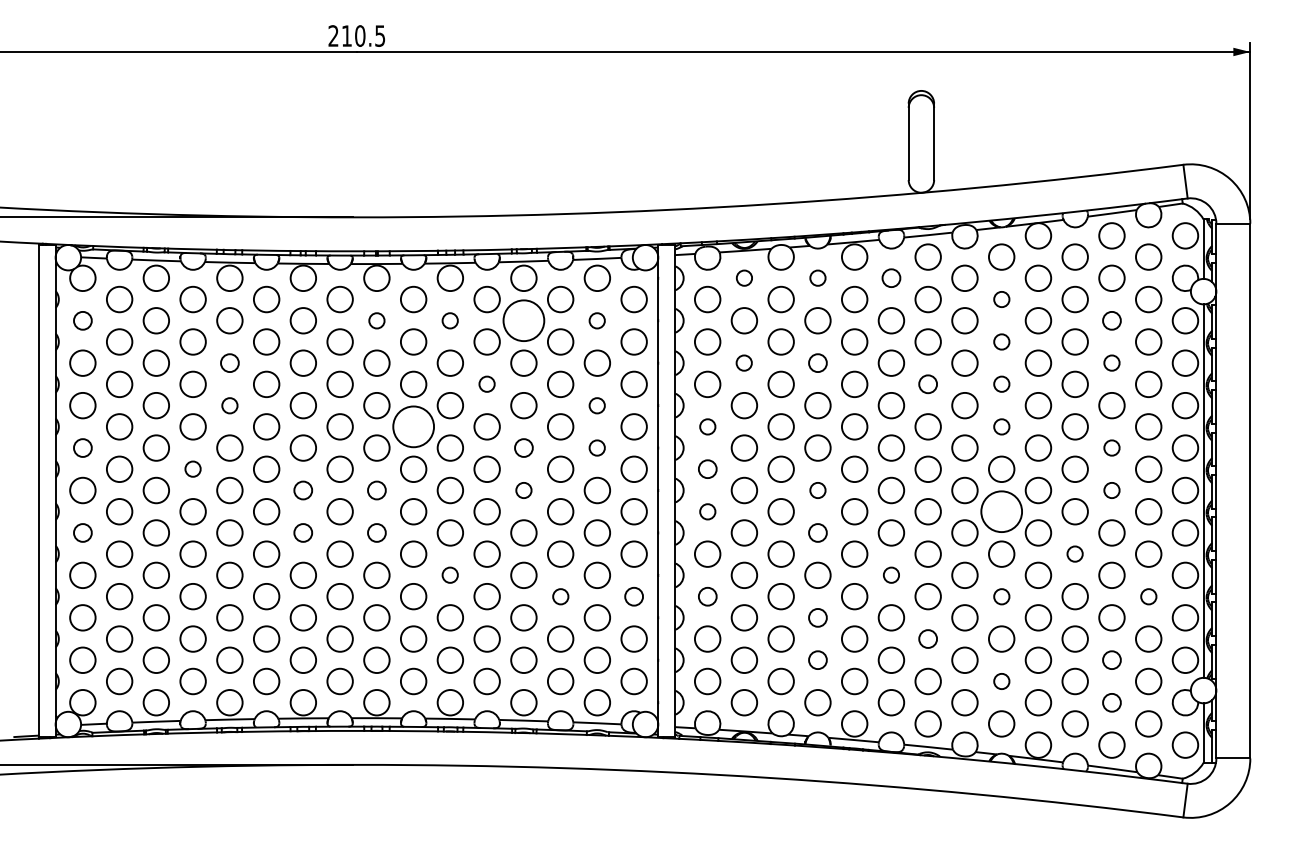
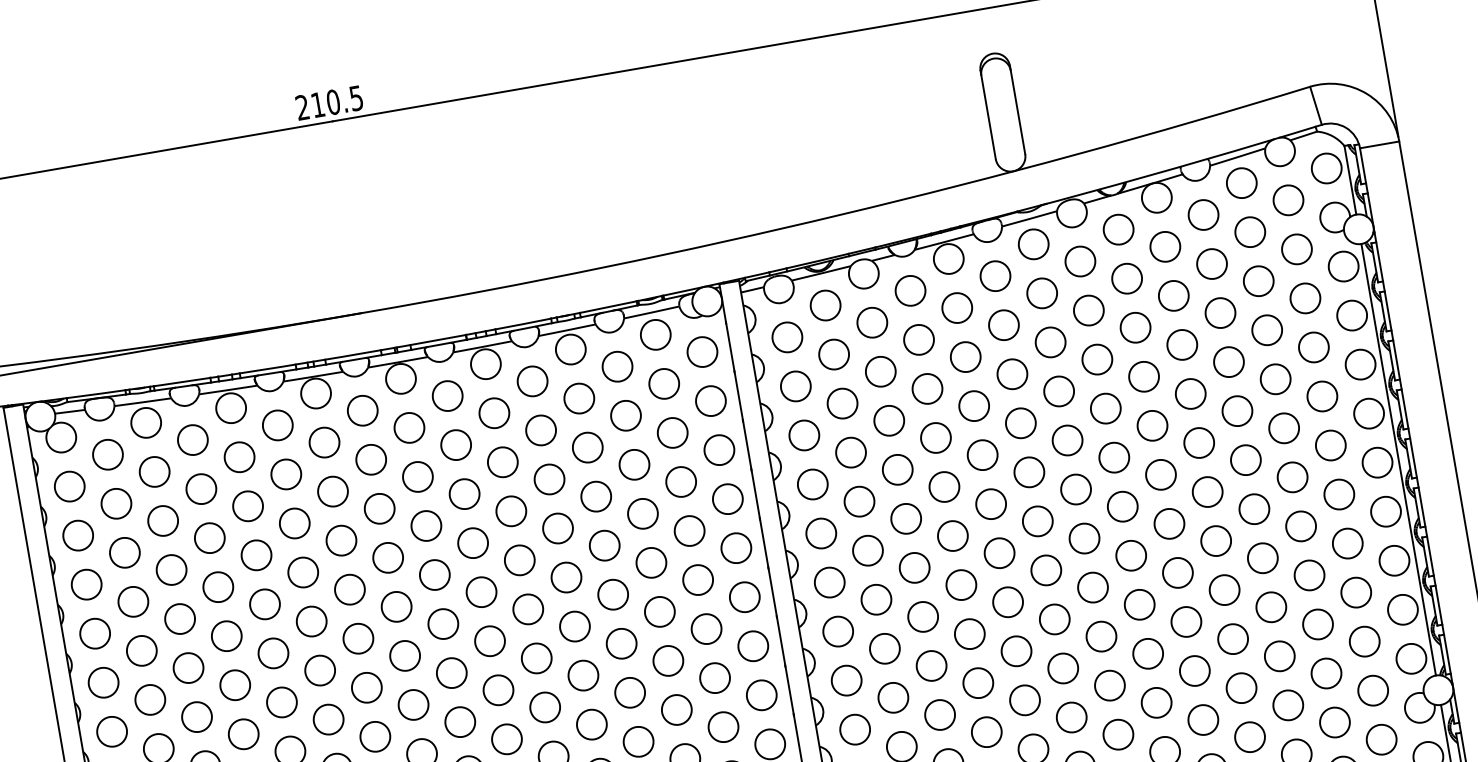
circle: (744, 277) -> (825, 304), size x1.67
circle: (817, 277) -> (909, 290), size x1.67
circle: (891, 277) -> (995, 275), size x1.43
circle: (1001, 299) -> (1126, 278), size x1.67
circle: (82, 320) -> (69, 486), size x1.43
circle: (376, 320) -> (408, 427), size x1.67
circle: (449, 320) -> (493, 413), size x1.67
circle: (523, 320) -> (578, 398), size x0.62
circle: (596, 320) -> (663, 383), size x1.67
circle: (1111, 320) -> (1258, 281), size x1.43
circle: (1001, 341) -> (1135, 327), size x1.67
circle: (229, 362) -> (247, 505), size x1.43
circle: (743, 362) -> (841, 402), size x1.67
circle: (817, 362) -> (926, 388), size x1.43
circle: (1111, 362) -> (1266, 329), size x1.67
circle: (486, 383) -> (548, 478), size x1.67
circle: (927, 383) -> (1058, 390), size x1.43
circle: (1001, 383) -> (1143, 375), size x1.67
circle: (229, 405) -> (256, 555), size x1.67
circle: (596, 405) -> (680, 482), size x1.67
circle: (413, 426) -> (472, 542), size x0.62
circle: (707, 426) -> (812, 484), size x1.67
circle: (1001, 426) -> (1152, 425), size x1.67
circle: (82, 447) -> (94, 633), size x1.43
circle: (523, 447) -> (604, 545), size x1.43
circle: (596, 447) -> (688, 530), size x1.67
circle: (1111, 447) -> (1283, 427), size x1.67
circle: (192, 468) -> (225, 635), size x1.67
circle: (707, 468) -> (820, 532), size x1.43
circle: (302, 490) -> (357, 638), size x1.43
circle: (376, 490) -> (442, 624), size x1.43
circle: (523, 490) -> (612, 594), size x1.67
circle: (817, 490) -> (952, 536), size x1.67
circle: (1111, 490) -> (1292, 477), size x1.67
circle: (707, 511) -> (829, 582), size x1.67
circle: (1001, 511) -> (1169, 523), size x0.62
circle: (82, 532) -> (111, 731), size x1.43
circle: (302, 532) -> (365, 687), size x1.43
circle: (376, 532) -> (451, 672), size x1.43
circle: (817, 532) -> (960, 584), size x1.43
circle: (1074, 553) -> (1261, 557), size x1.67
circle: (449, 574) -> (543, 706), size x1.67
circle: (891, 574) -> (1054, 618), size x1.67
circle: (560, 596) -> (676, 709), size x1.67
circle: (633, 596) -> (760, 695), size x1.43
circle: (707, 596) -> (846, 680), size x1.43
circle: (1001, 596) -> (1186, 621), size x1.67
circle: (1148, 596) -> (1355, 592), size x1.67
circle: (817, 617) -> (977, 682), size x1.43
circle: (927, 638) -> (1109, 685), size x1.43
circle: (817, 659) -> (986, 731), size x1.43
circle: (1111, 659) -> (1325, 672), size x1.43
circle: (1001, 681) -> (1203, 720), size x1.67
circle: (1111, 702) -> (1334, 722), size x1.43

